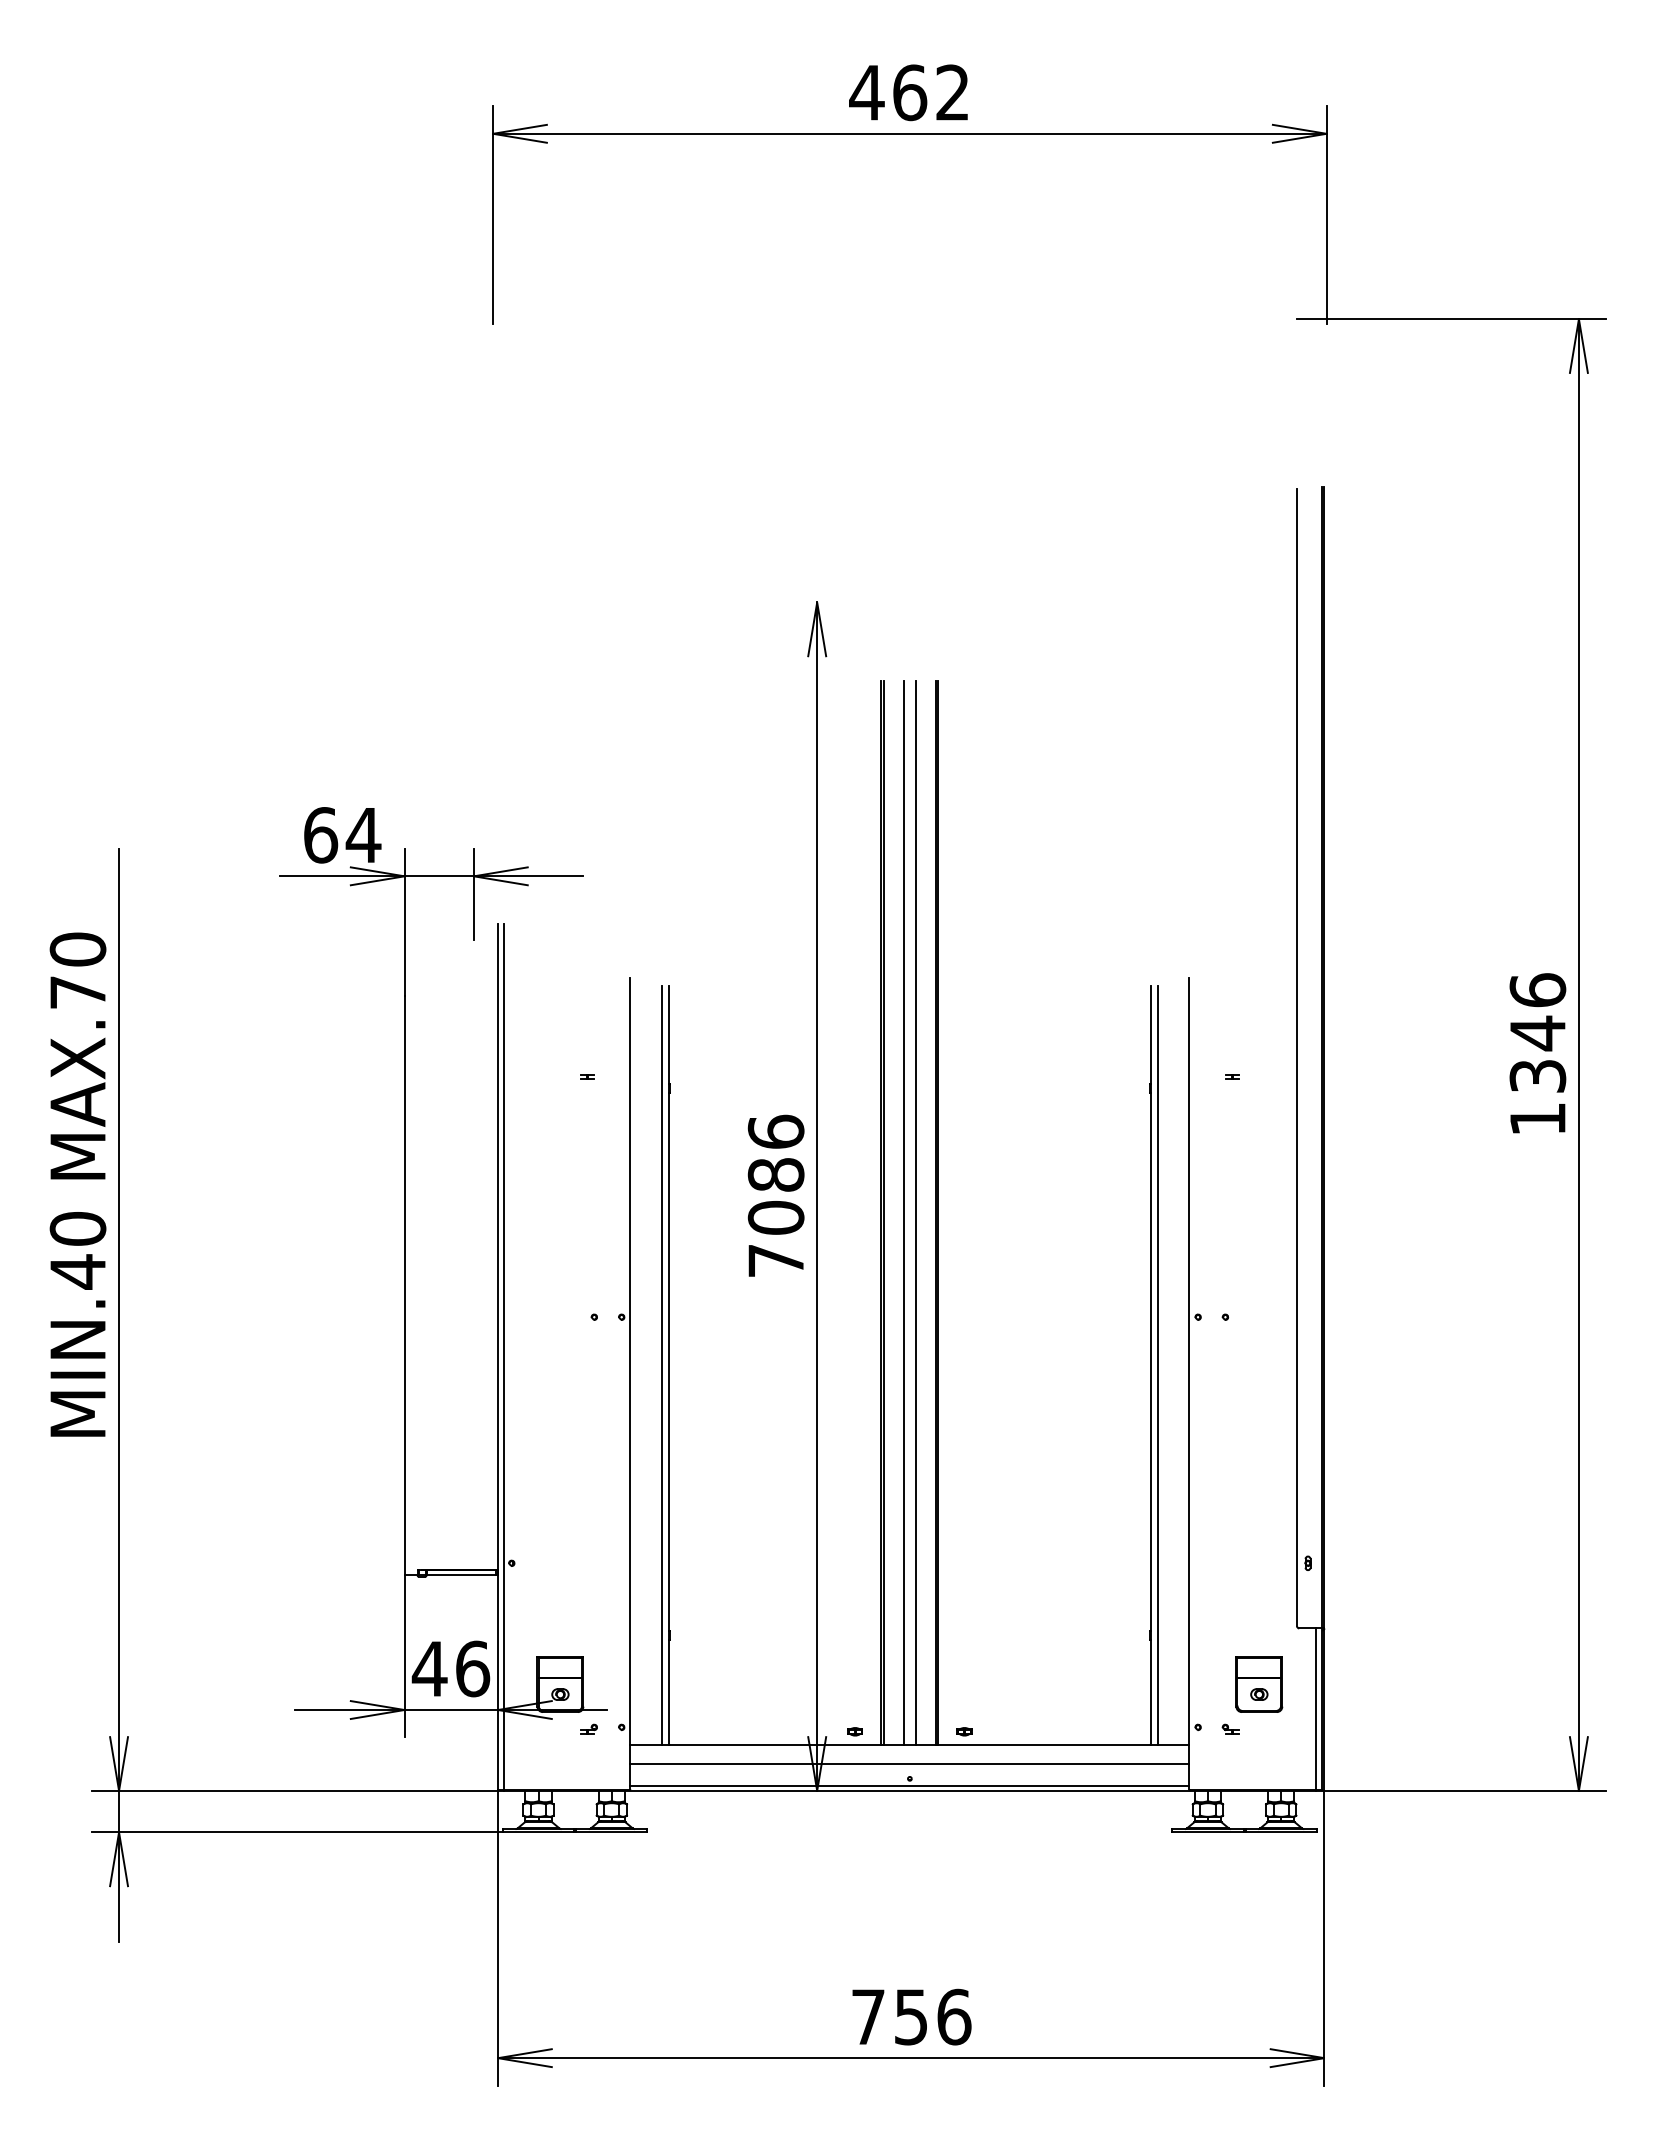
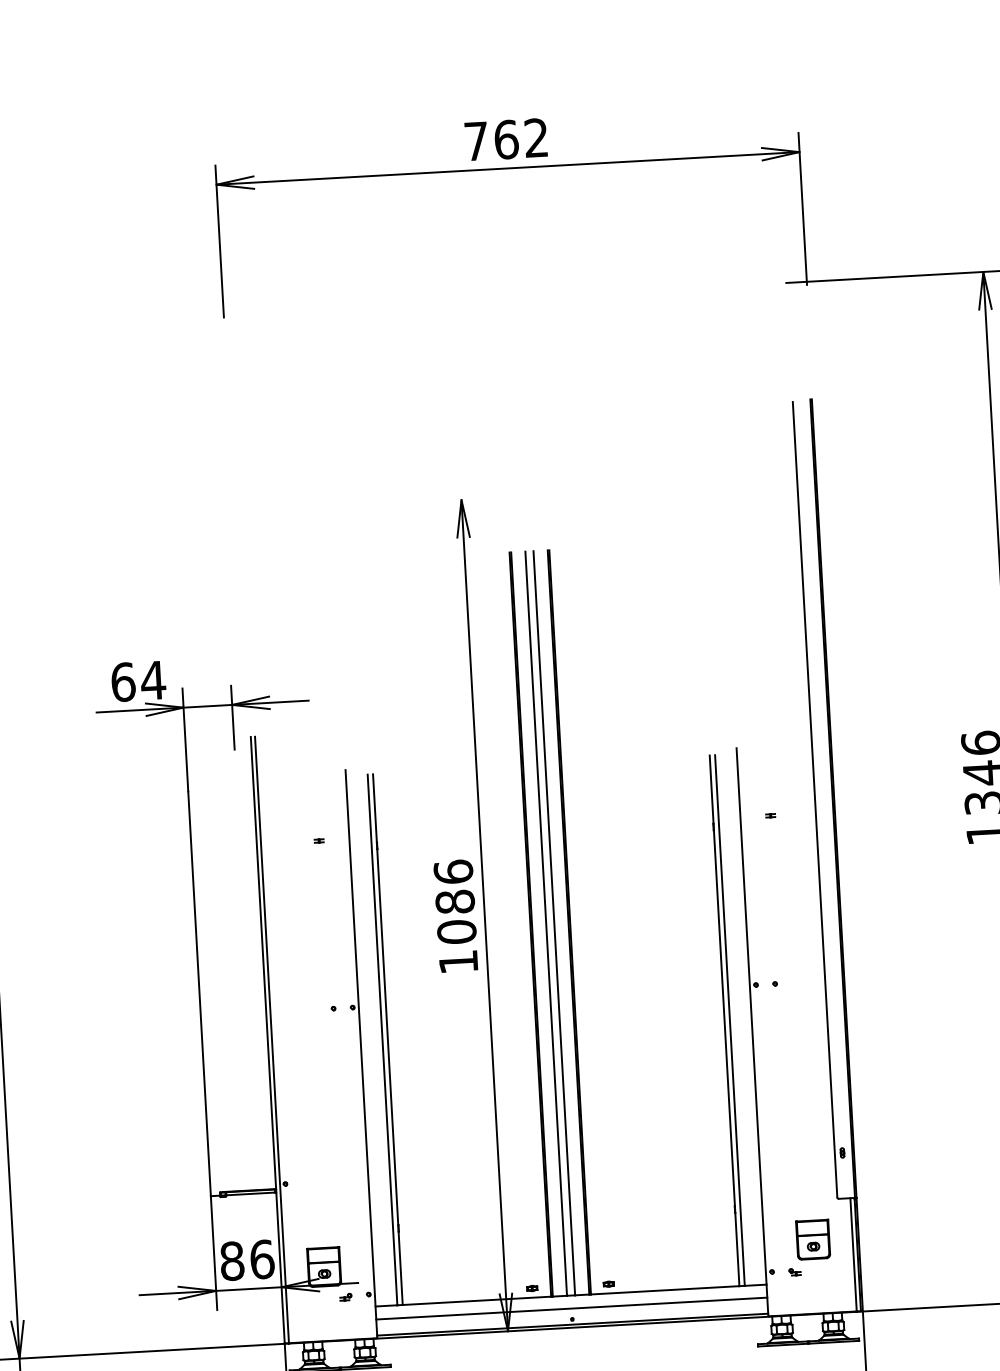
text: (866, 92) -> (476, 141), 462 -> 762
text: (775, 1260) -> (458, 961), 7086 -> 1086
text: (429, 1668) -> (231, 1260), 46 -> 86

